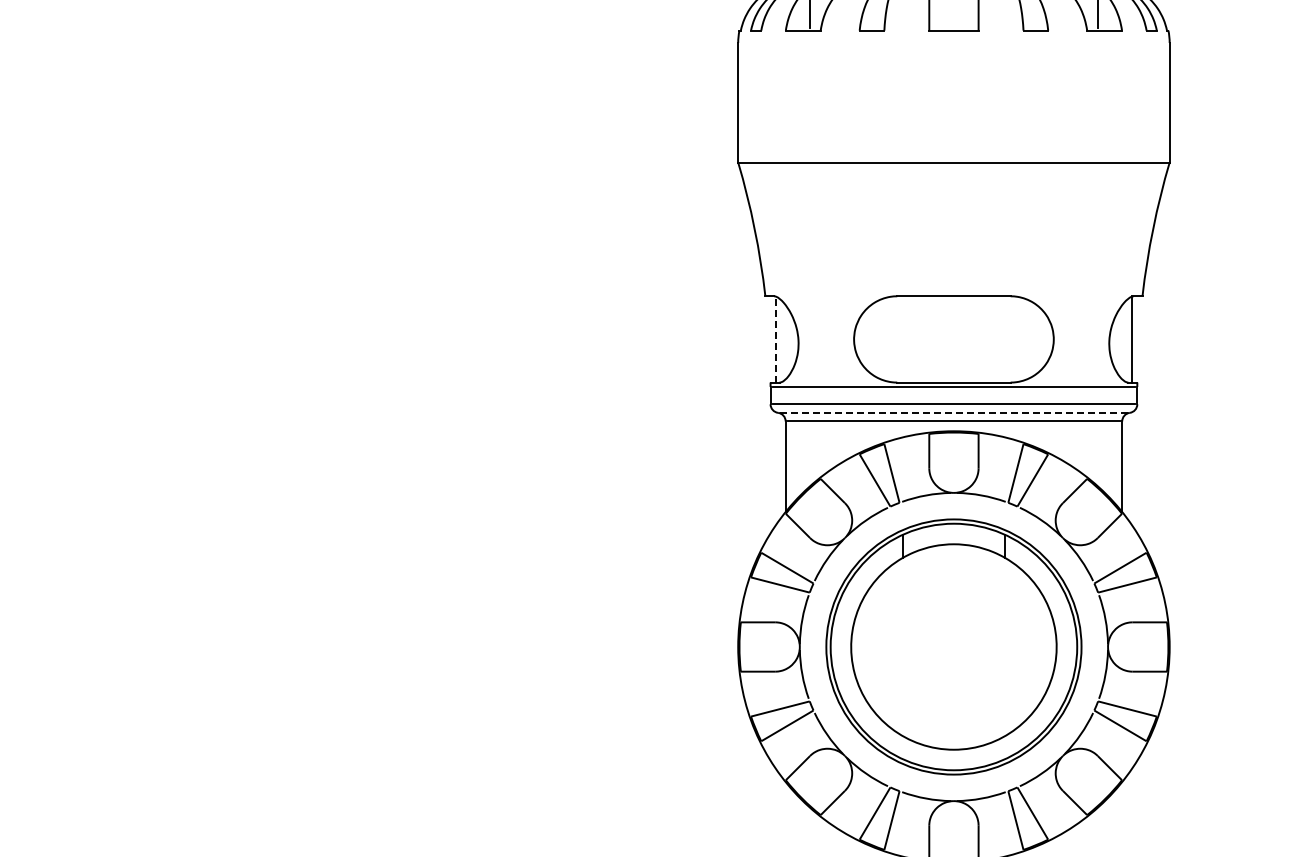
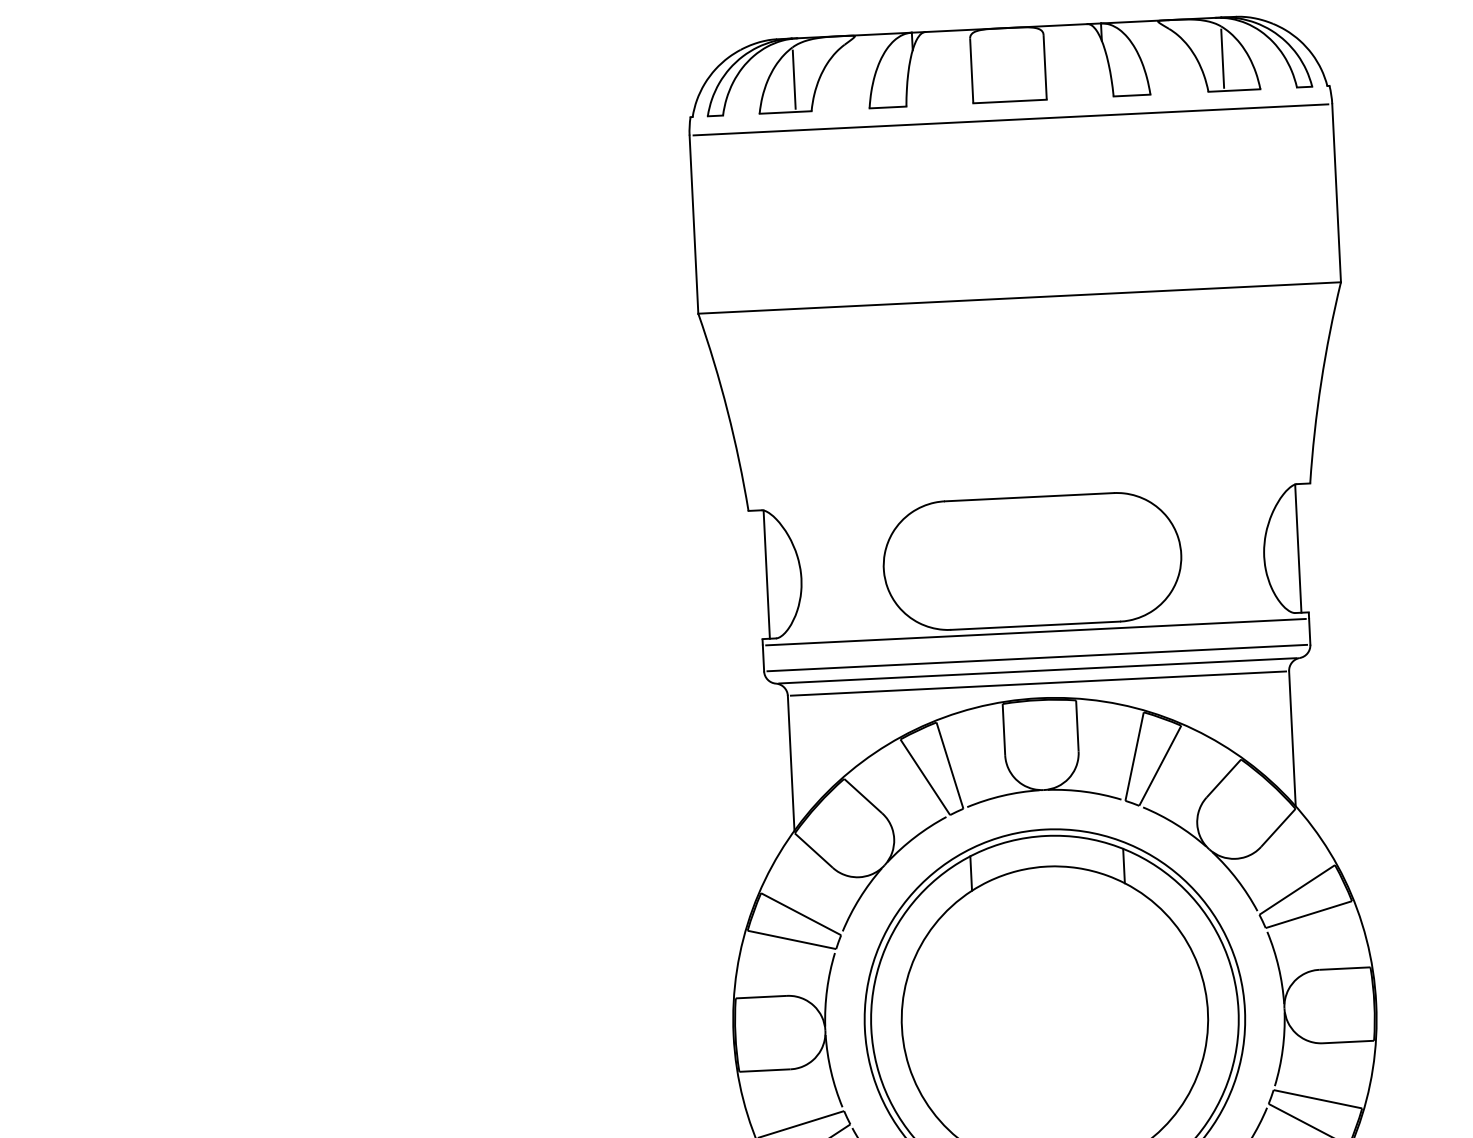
line: (953, 42) -> (1010, 119), added
line: (775, 339) -> (766, 574), dashed -> solid
line: (953, 412) -> (1037, 670), dashed -> solid

